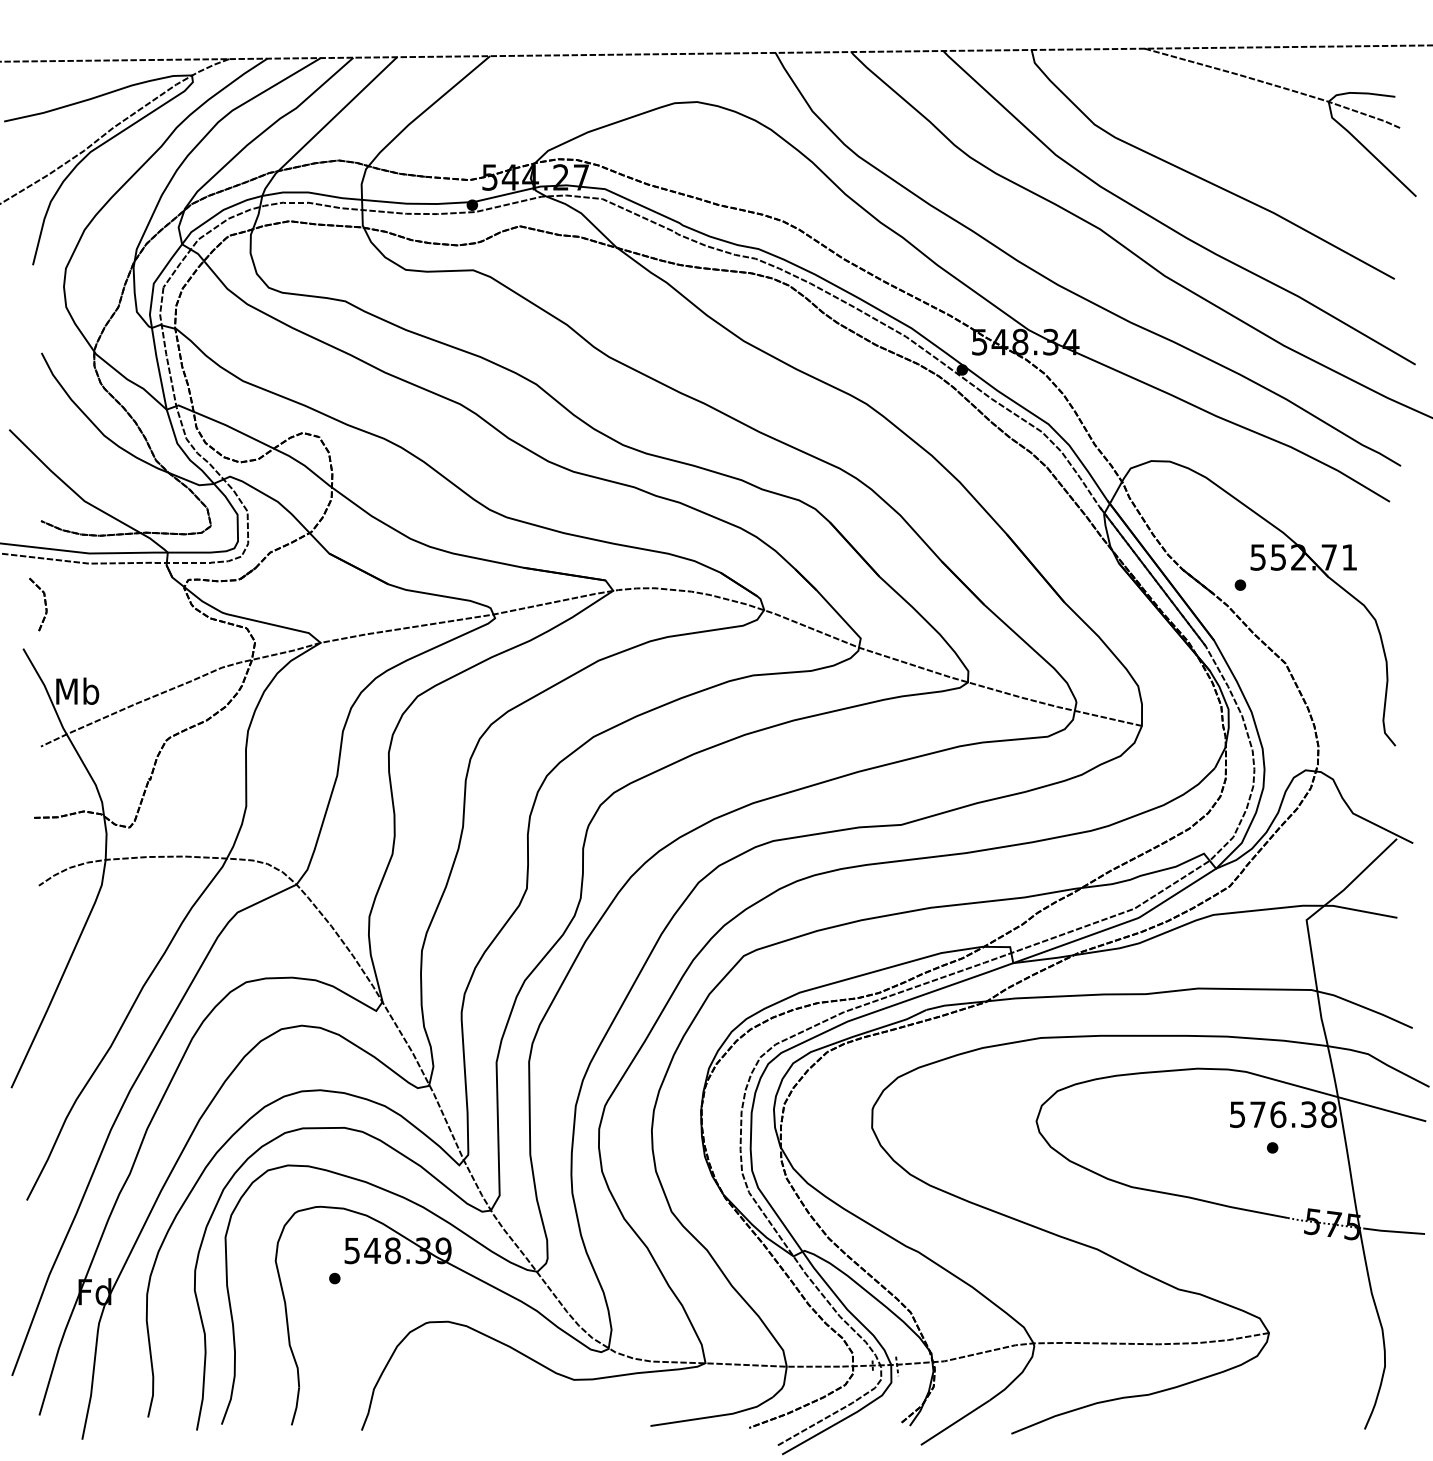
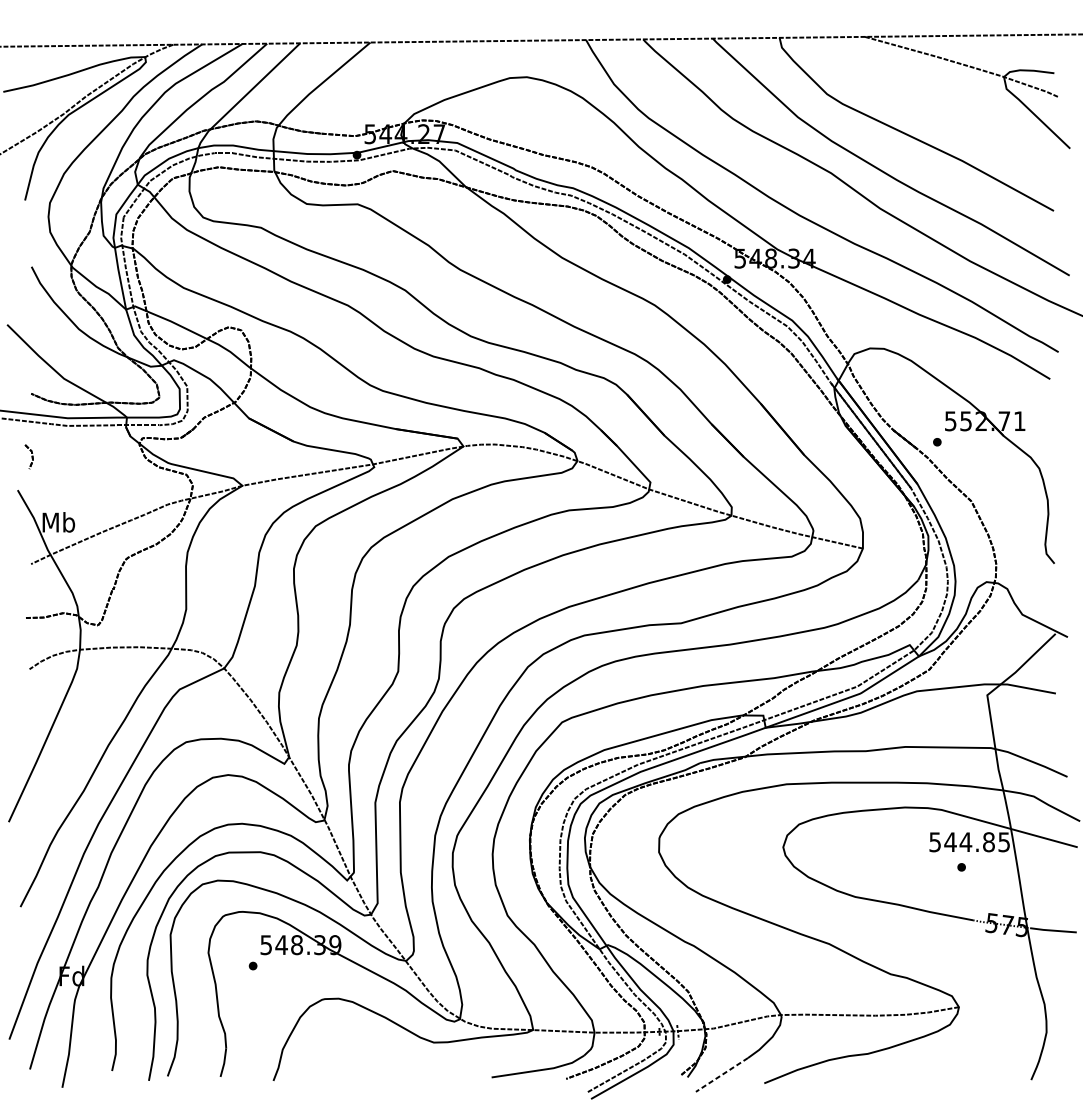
part: (38, 604) -> (29, 456), size x0.6
text: (1292, 1114) -> (976, 842), 576.38 -> 544.85
line: (954, 1423) -> (721, 1075), solid -> dashed

